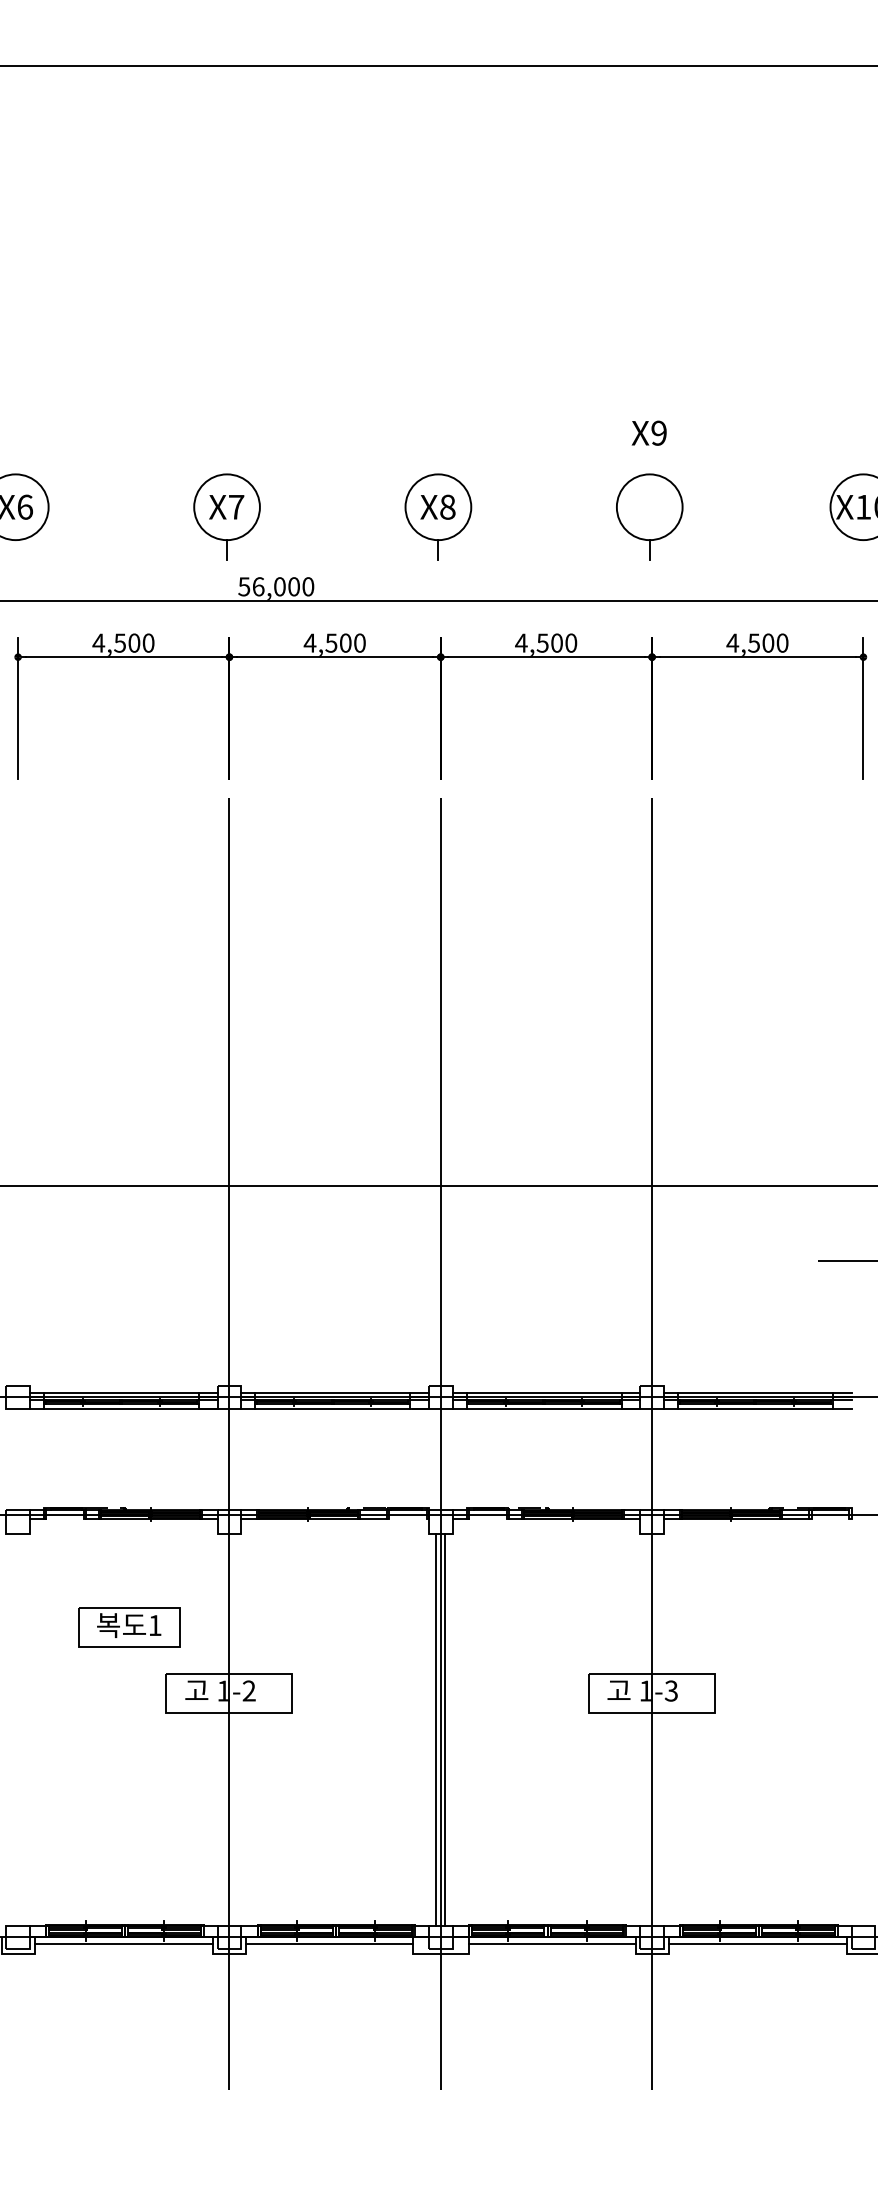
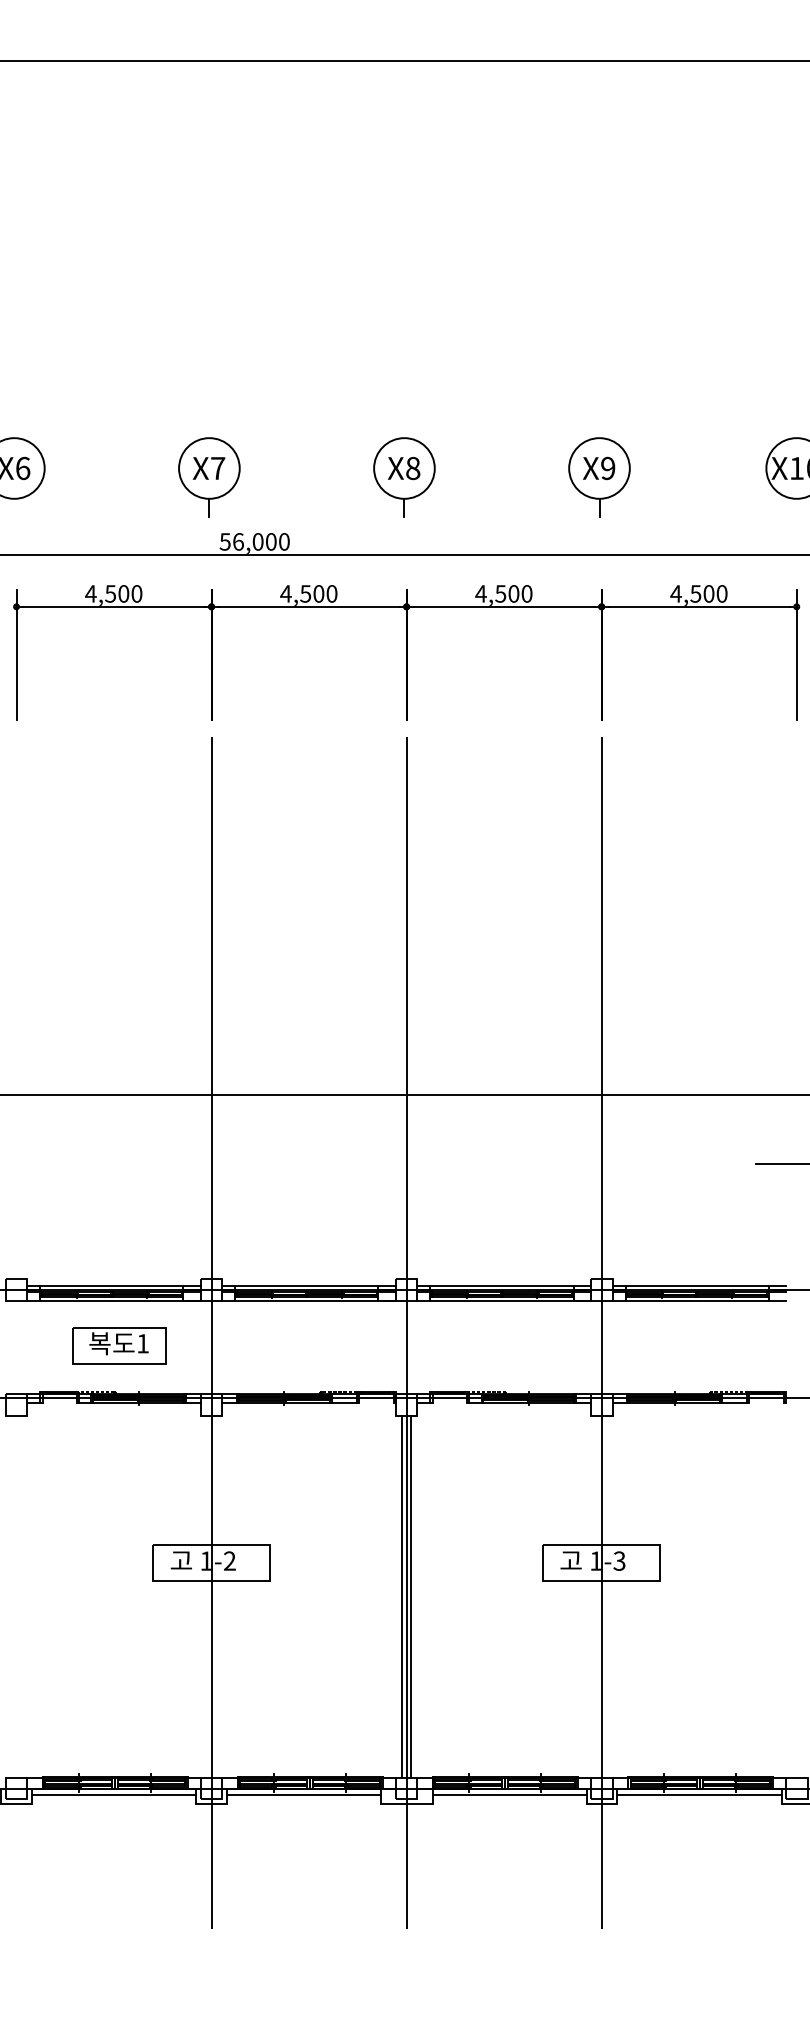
text: (648, 432) -> (598, 467), moved
part: (129, 1627) -> (119, 1345), moved

